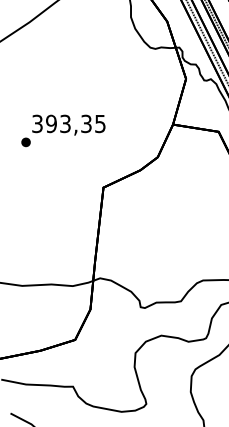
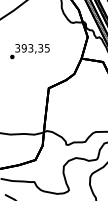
text: (62, 130) -> (29, 51), moved

